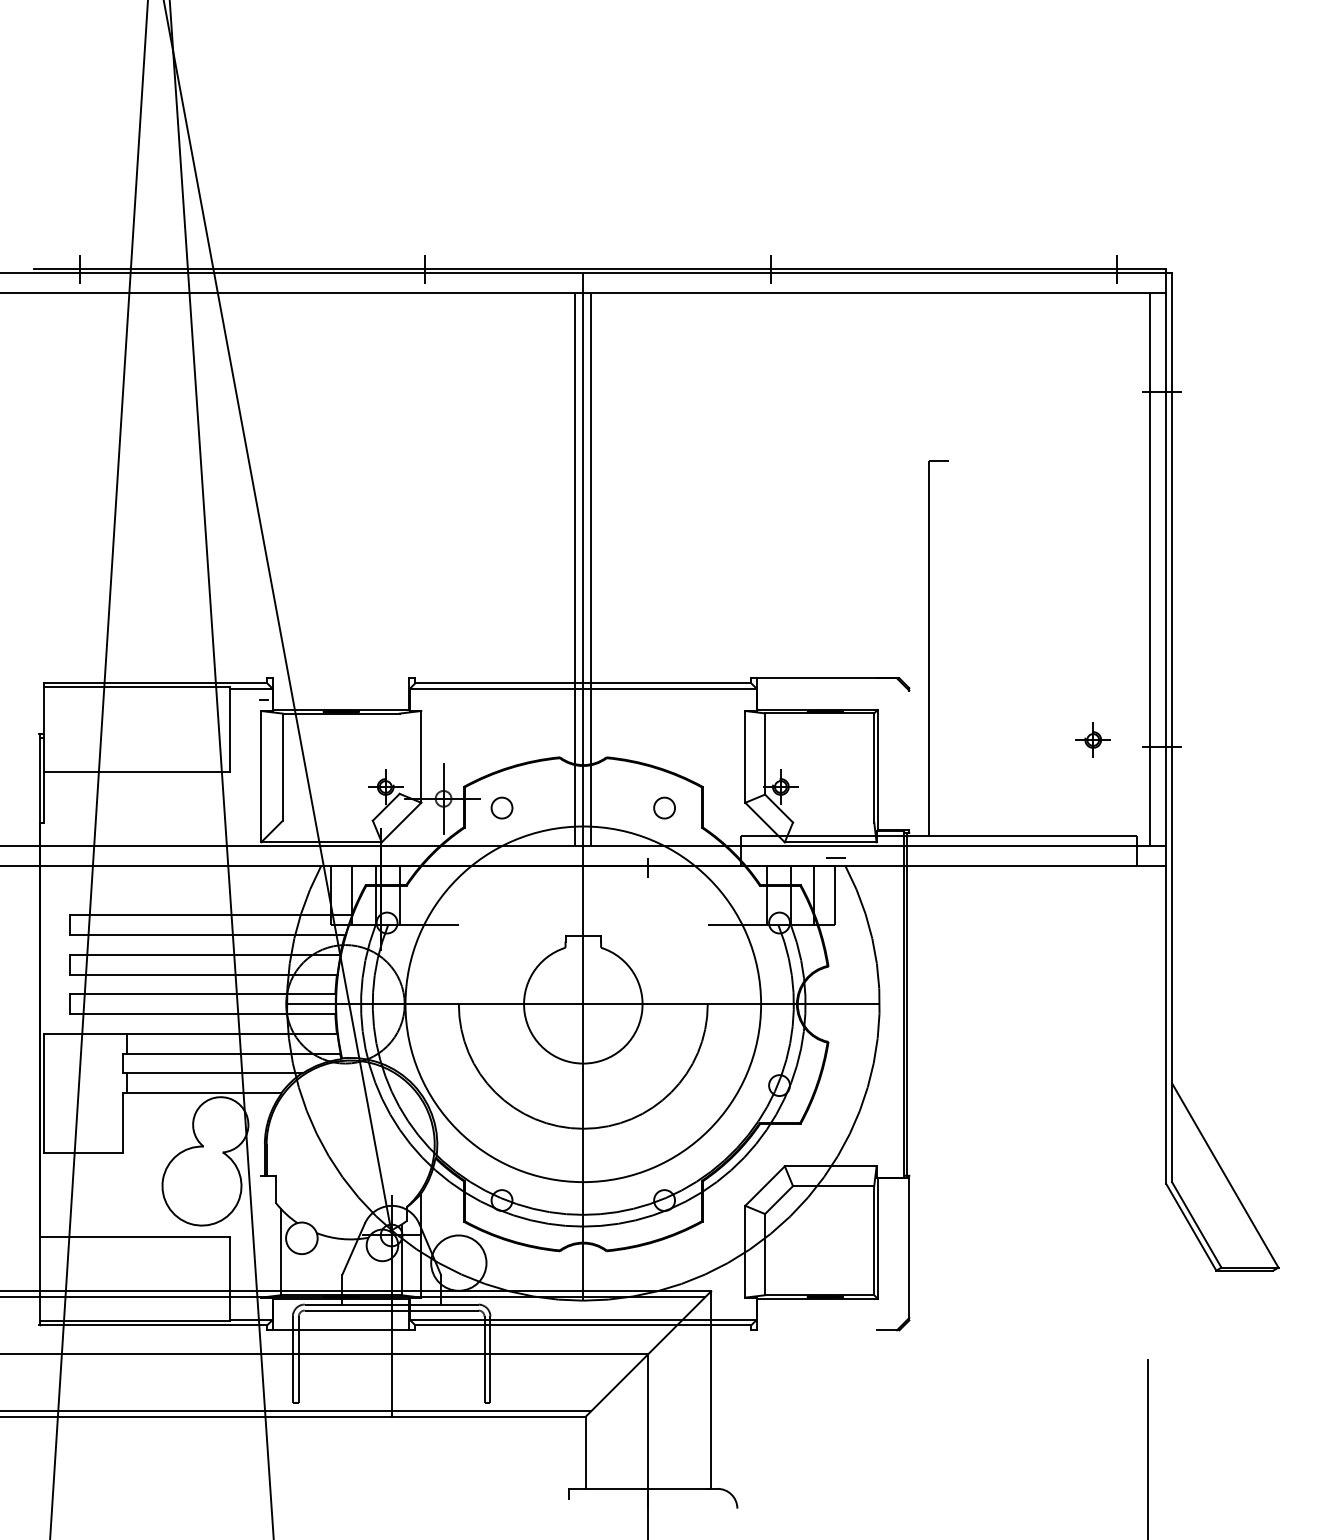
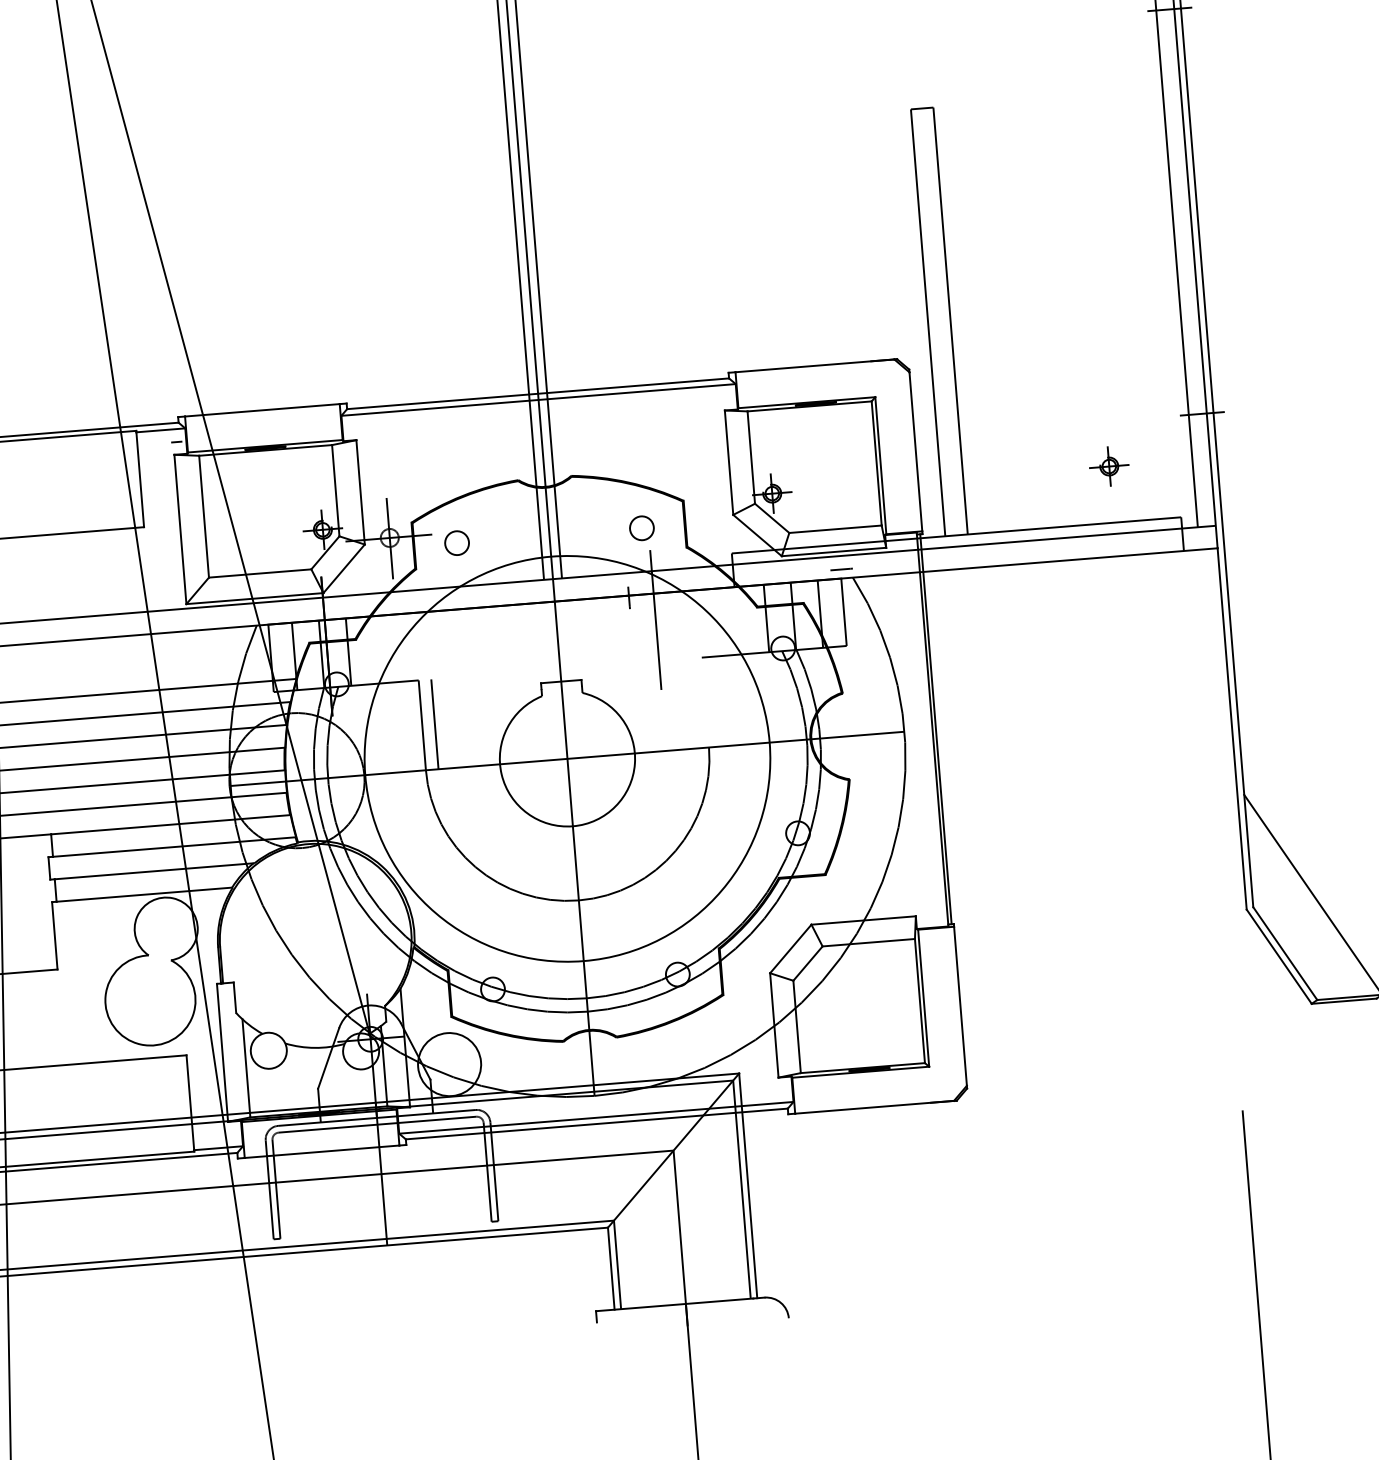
line: (948, 648) -> (950, 320), added
line: (341, 678) -> (262, 410), added
part: (1092, 739) -> (1108, 466), moved
line: (399, 753) -> (335, 490), added
line: (909, 760) -> (916, 451), added
line: (327, 820) -> (259, 573), added
line: (833, 822) -> (835, 529), added
line: (670, 888) -> (656, 619), added
line: (458, 964) -> (421, 725), added
line: (469, 964) -> (434, 724), added
line: (261, 1236) -> (222, 1052), added
line: (826, 1330) -> (873, 1107), added
line: (705, 1392) -> (741, 1189), added
line: (591, 1449) -> (617, 1264), added

